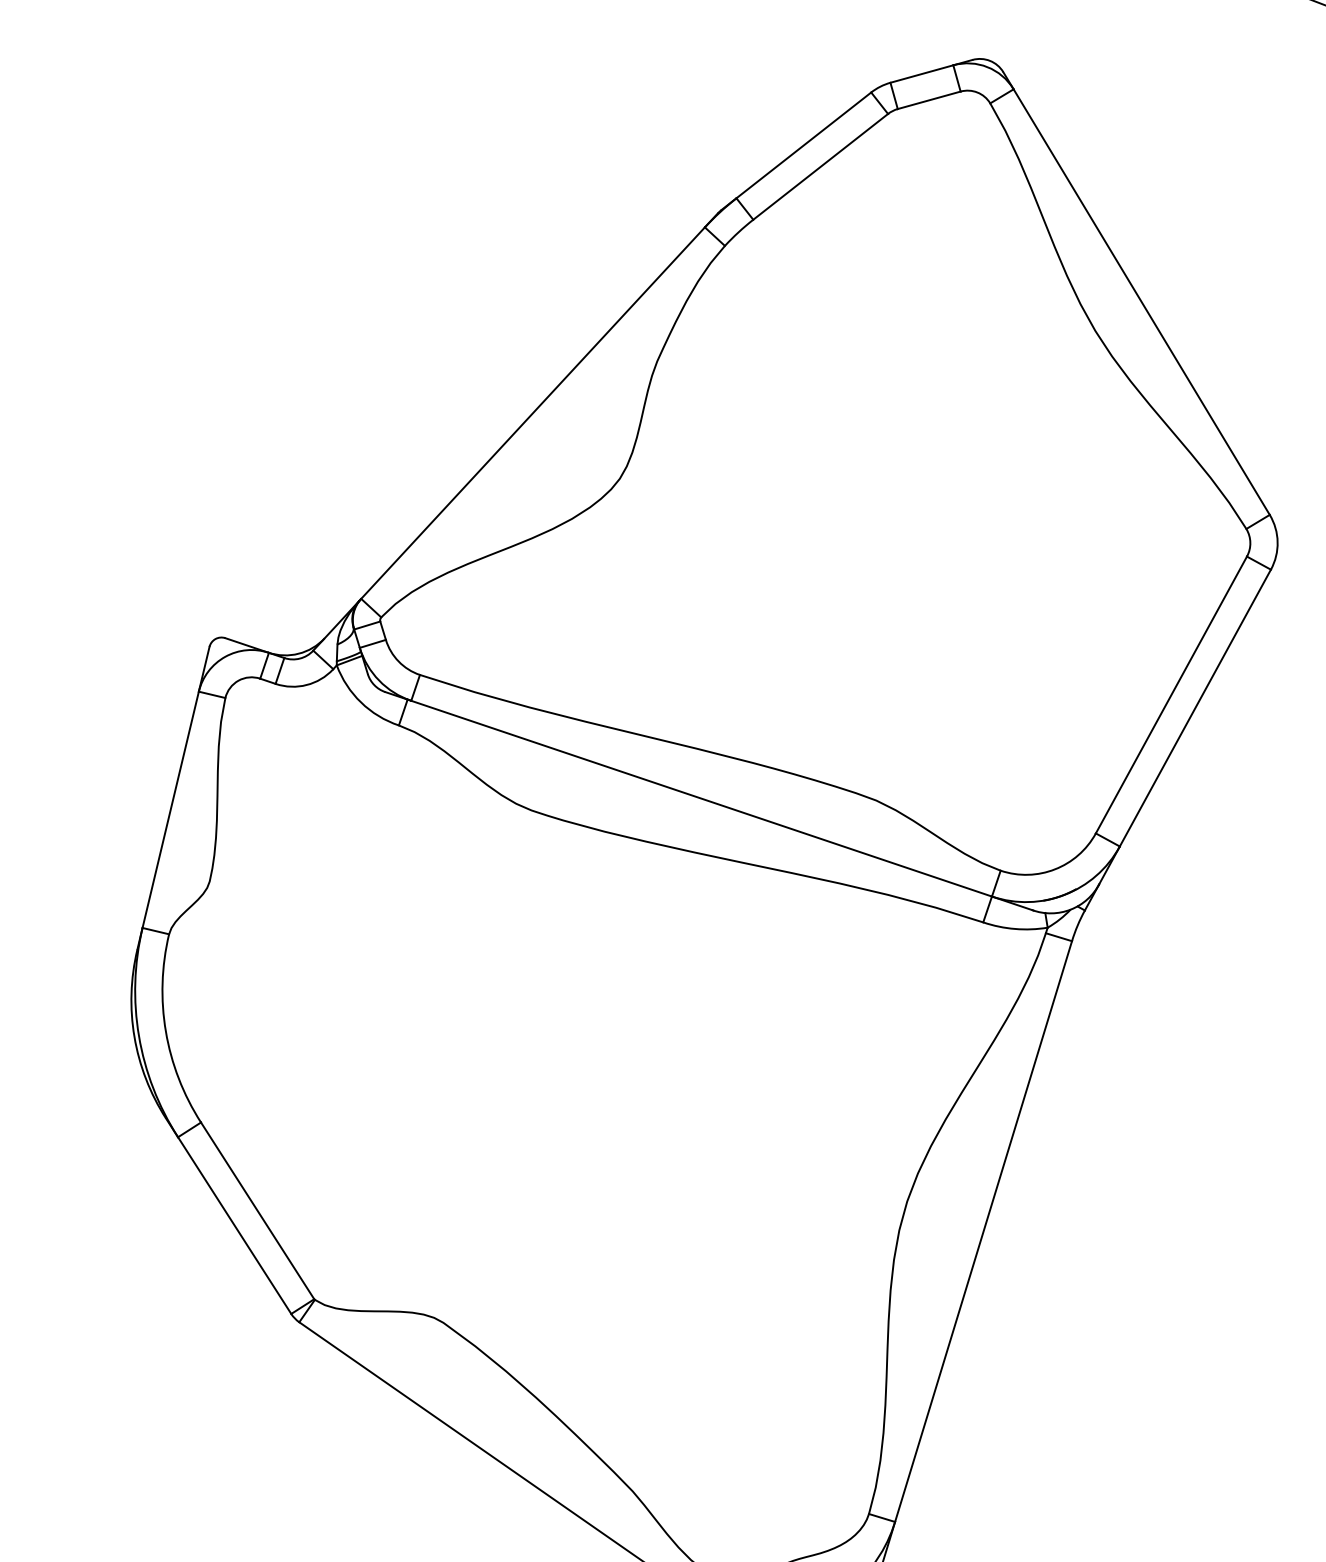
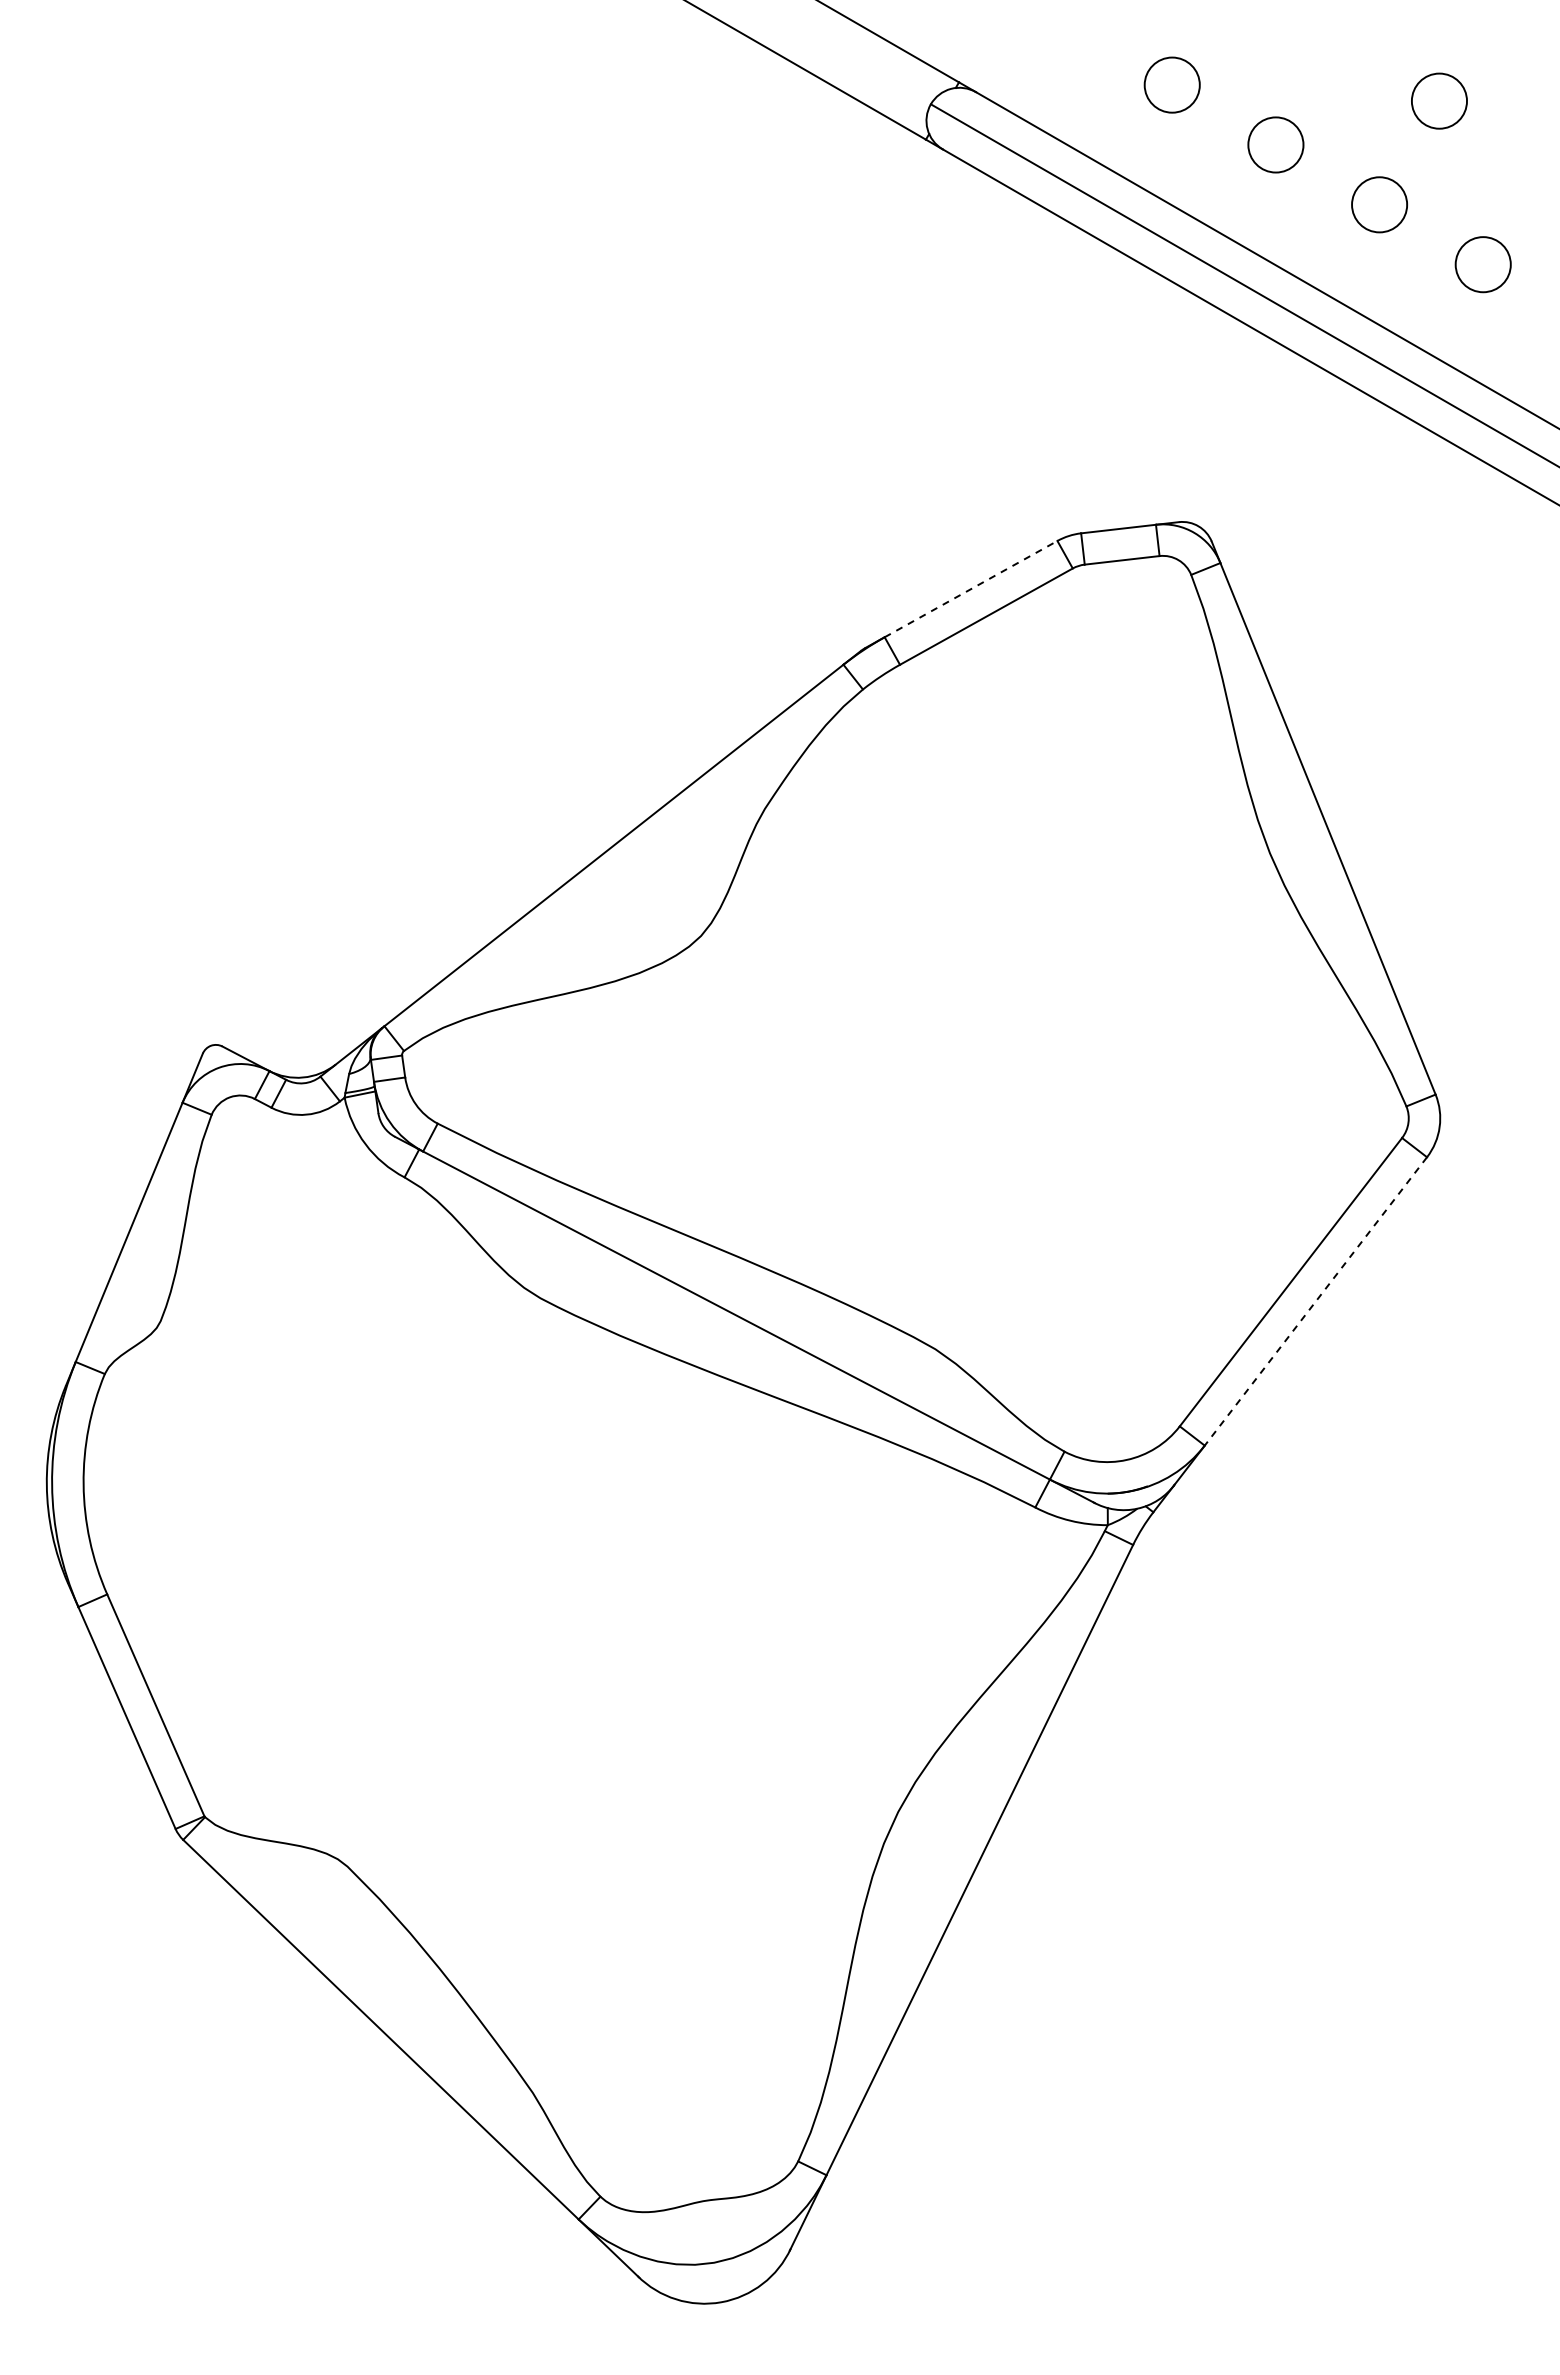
line: (804, 145) -> (971, 589), solid -> dashed
line: (1195, 708) -> (1315, 1301), solid -> dashed

